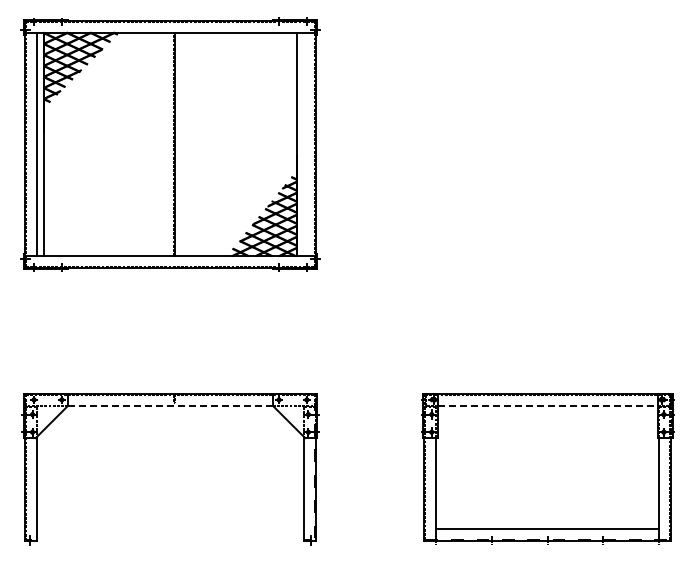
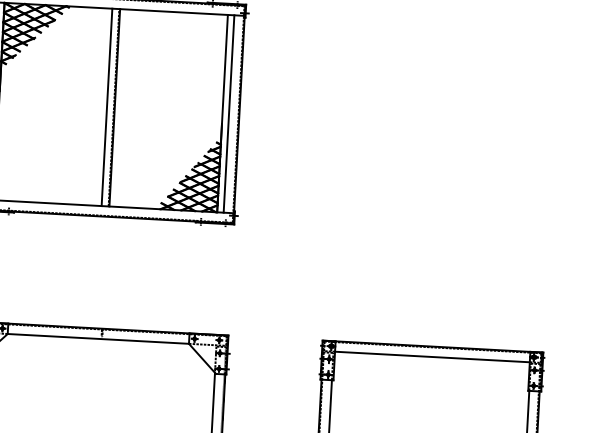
line: (166, 143) -> (107, 106), added
line: (303, 143) -> (228, 113), added
line: (170, 405) -> (98, 338), dashed -> solid
line: (548, 405) -> (432, 356), dashed -> solid

